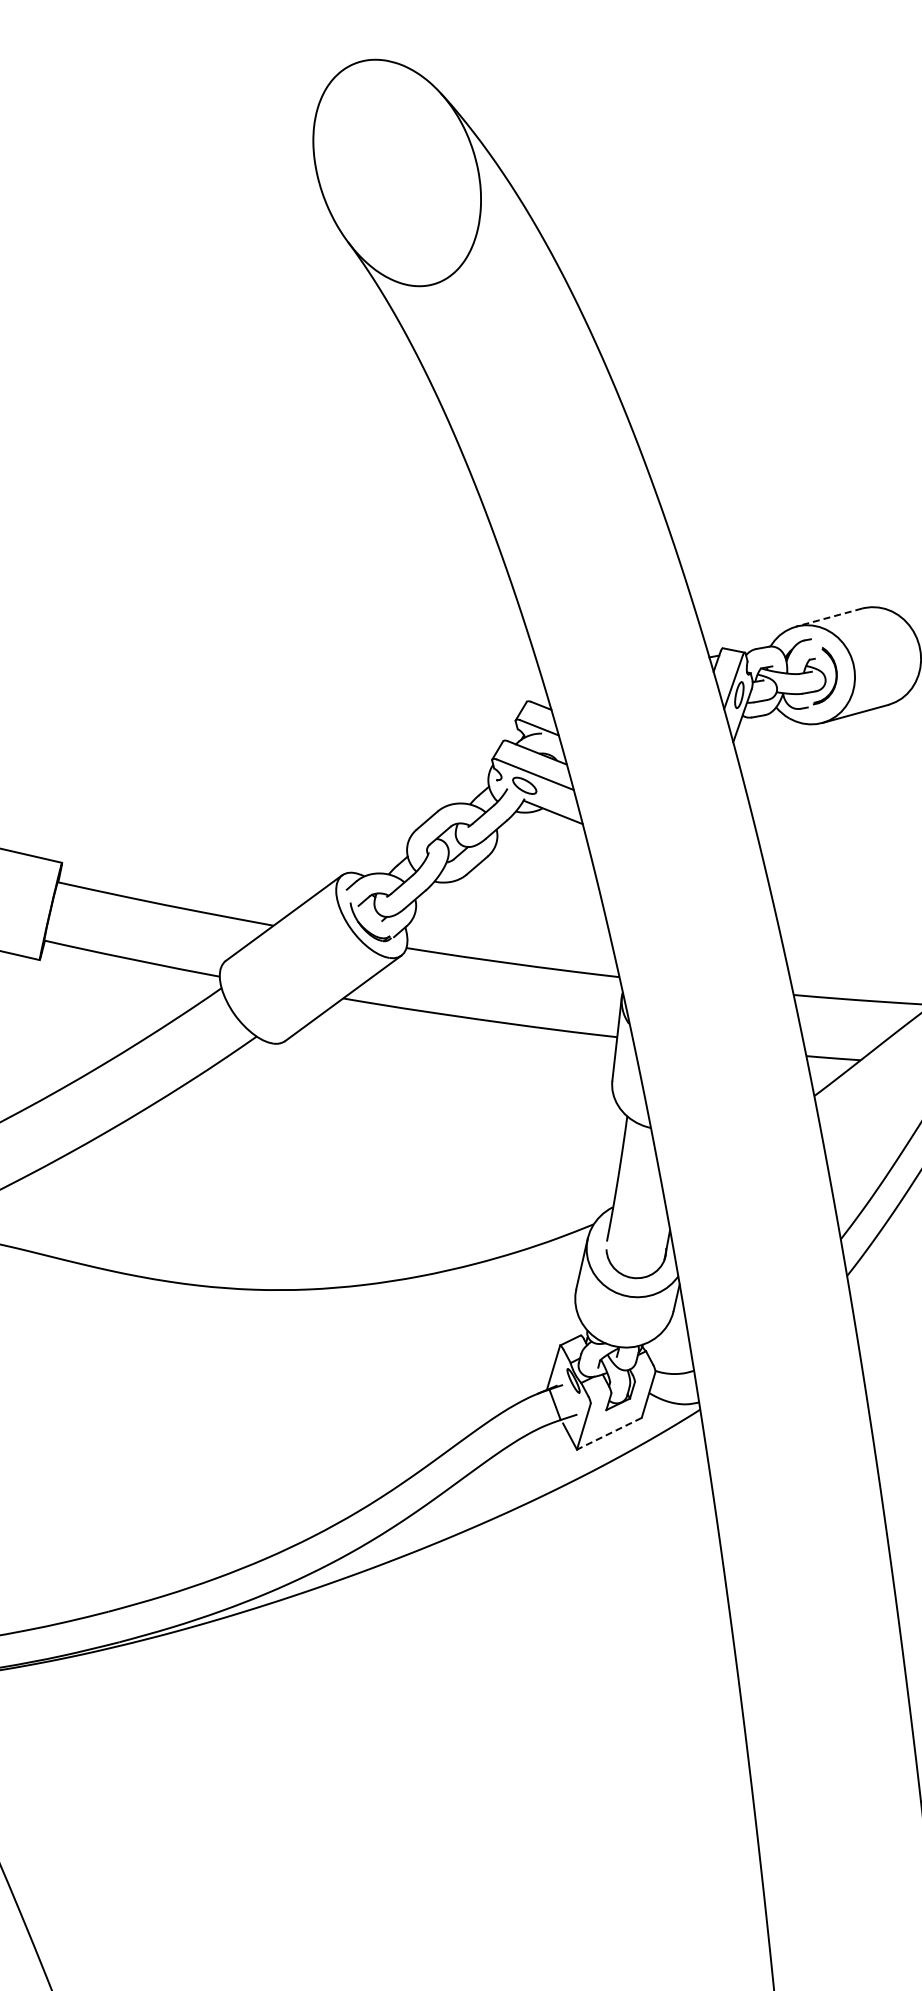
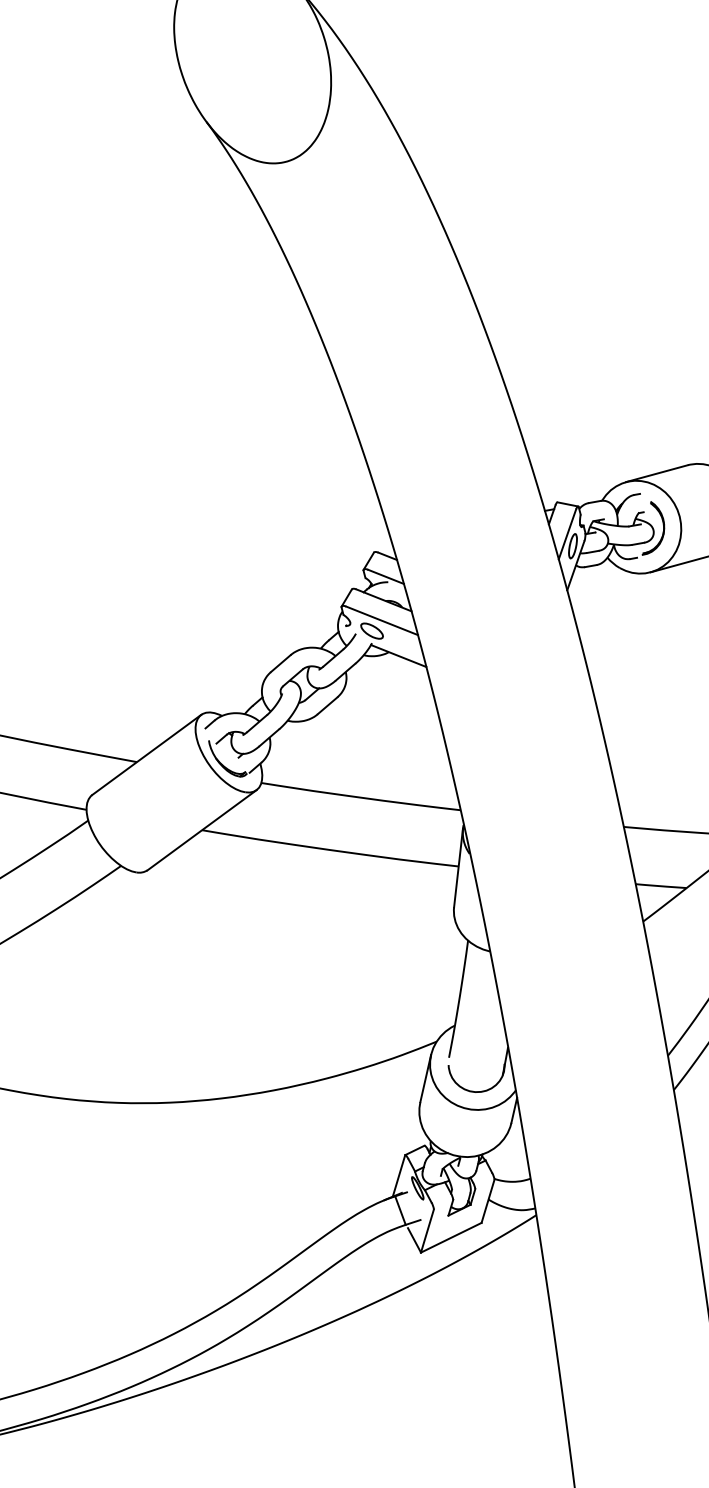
line: (828, 617) -> (656, 473), dashed -> solid
line: (608, 1434) -> (450, 1238), dashed -> solid

